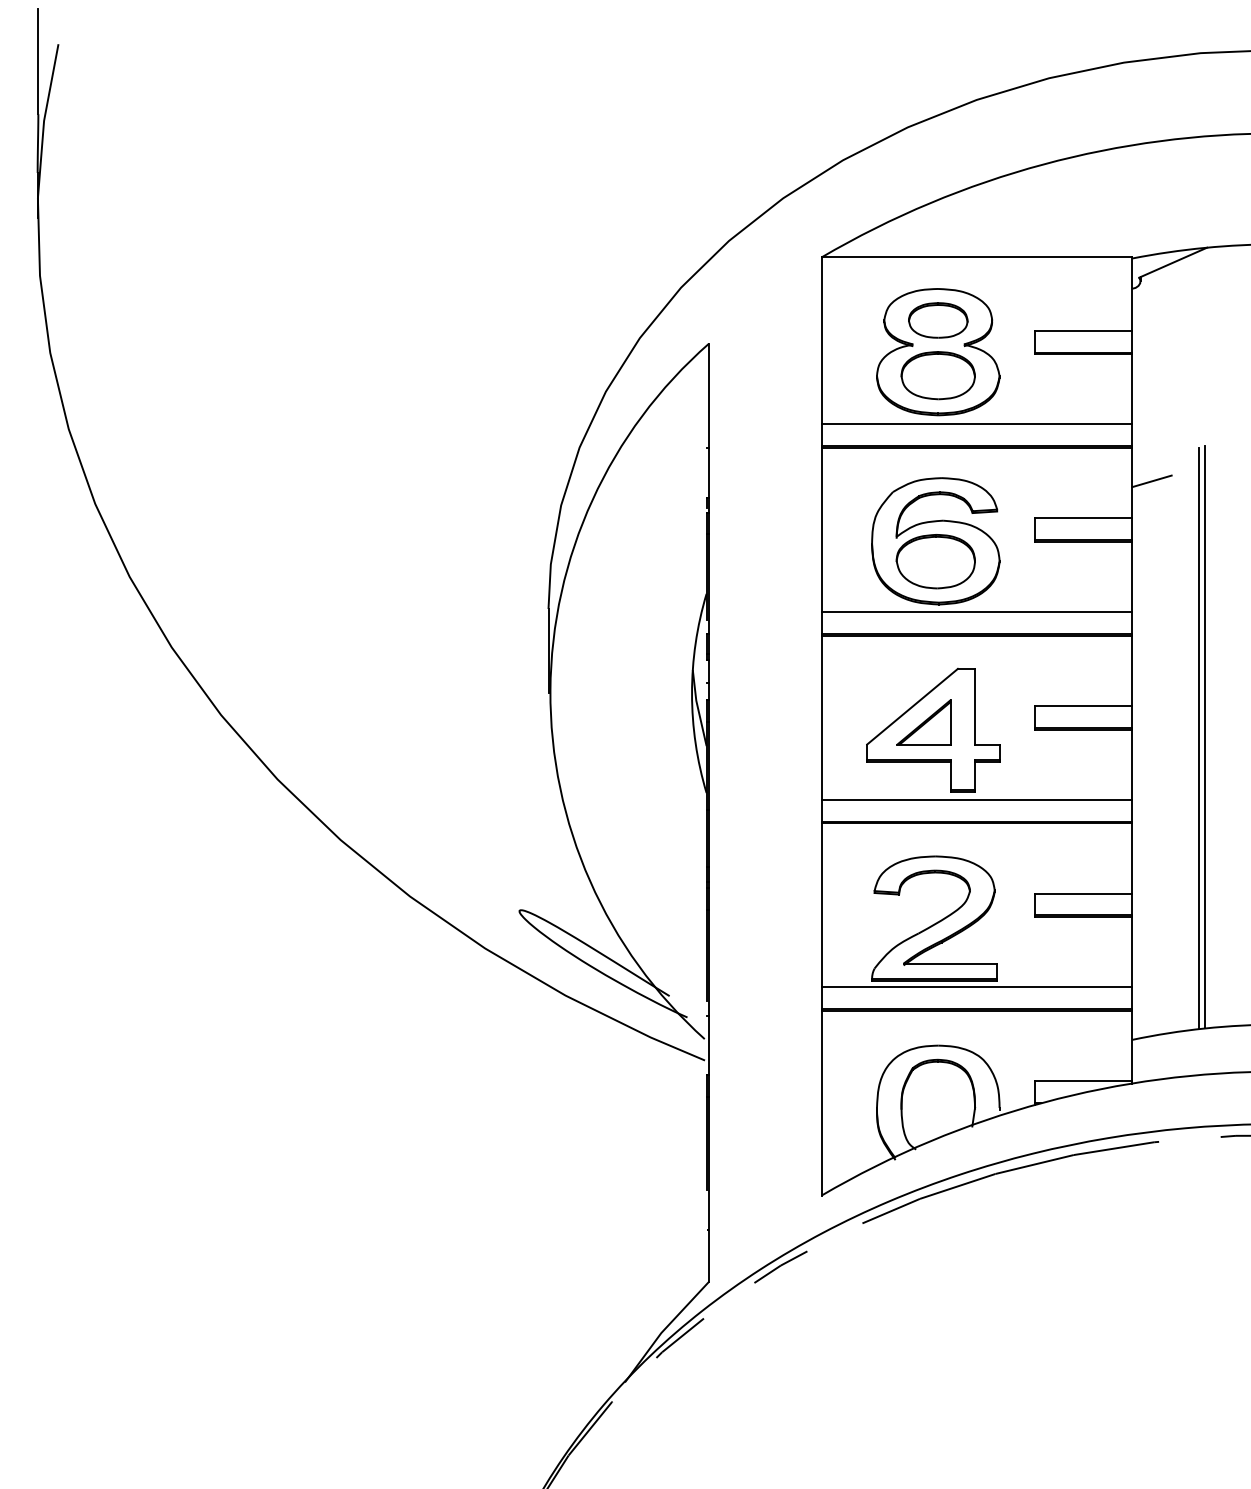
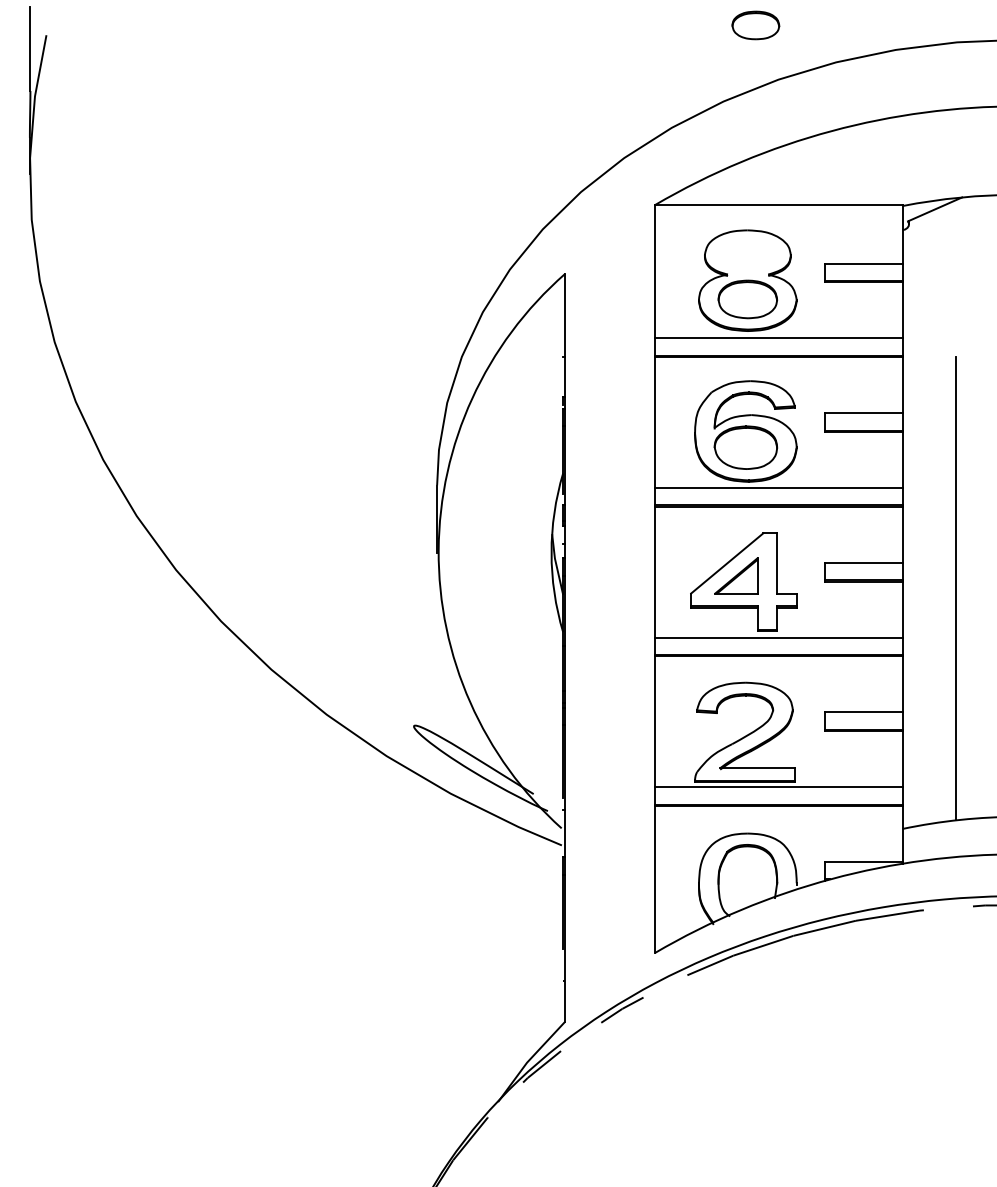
part: (937, 320) -> (755, 25), moved
line: (1151, 481) -> (917, 383), removed
line: (1205, 736) -> (960, 587), removed

